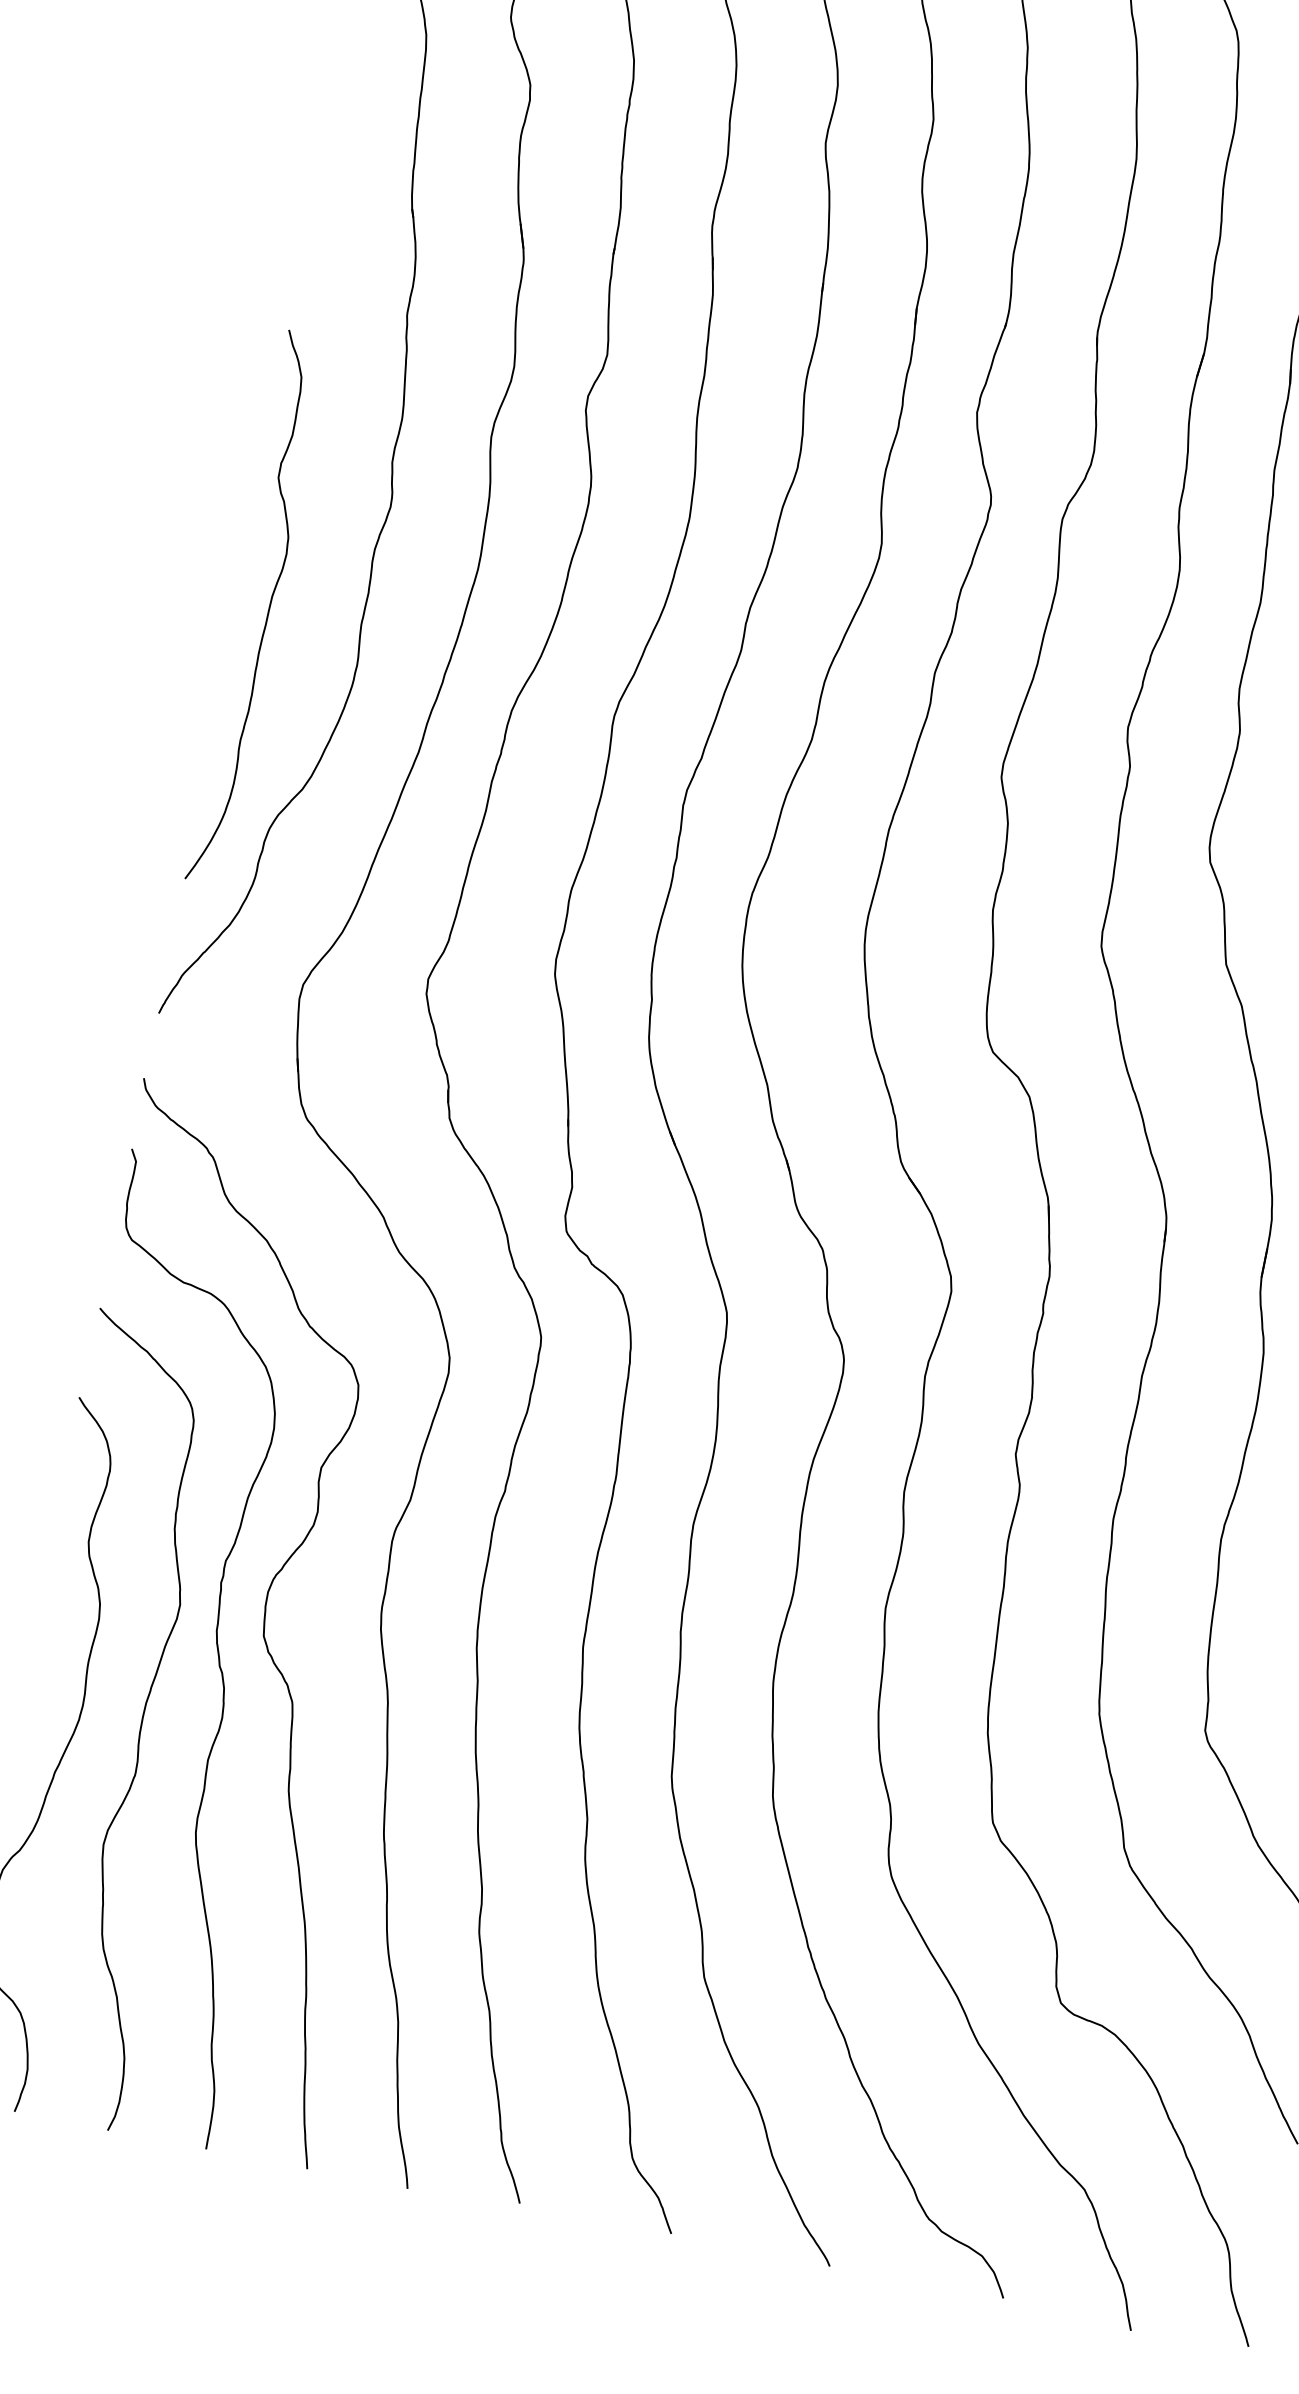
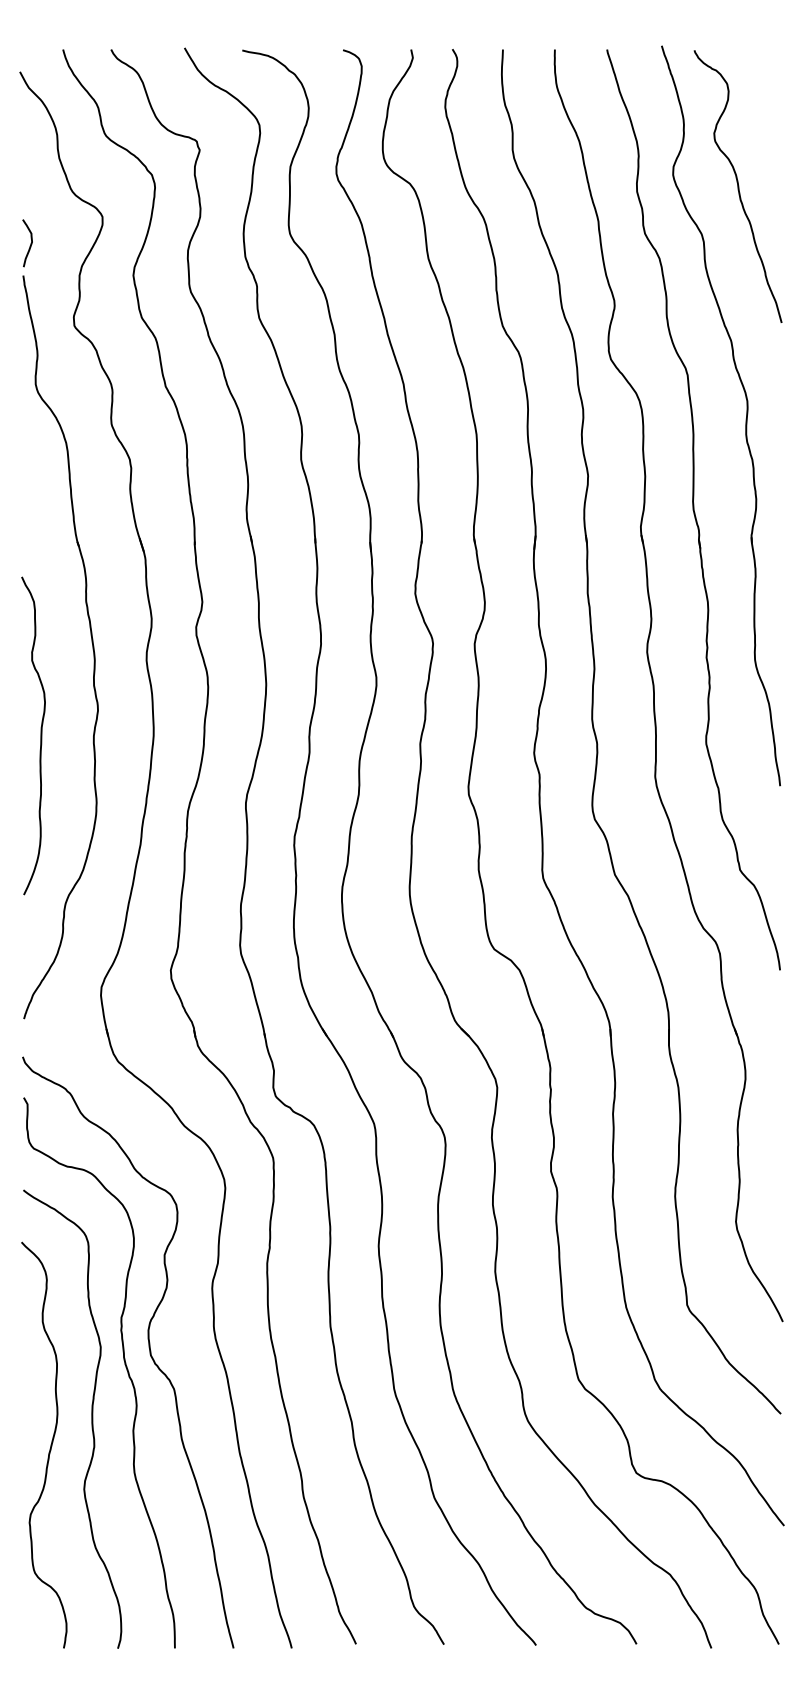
curve: (267, 609) -> (40, 735), moved

